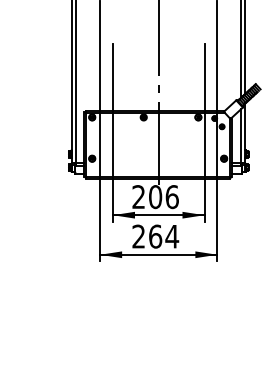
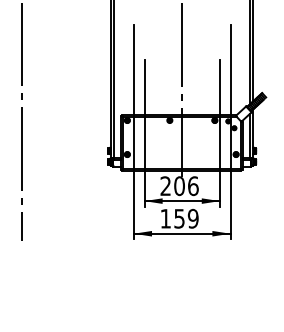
text: (155, 236) -> (179, 218), 264 -> 159

